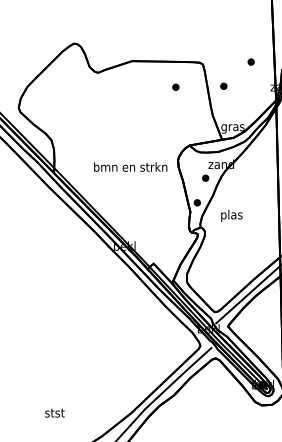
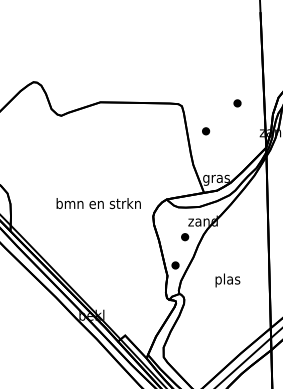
part: (175, 86) -> (150, 131), removed
text: (130, 166) -> (98, 202), moved
text: (231, 215) -> (227, 280), moved

